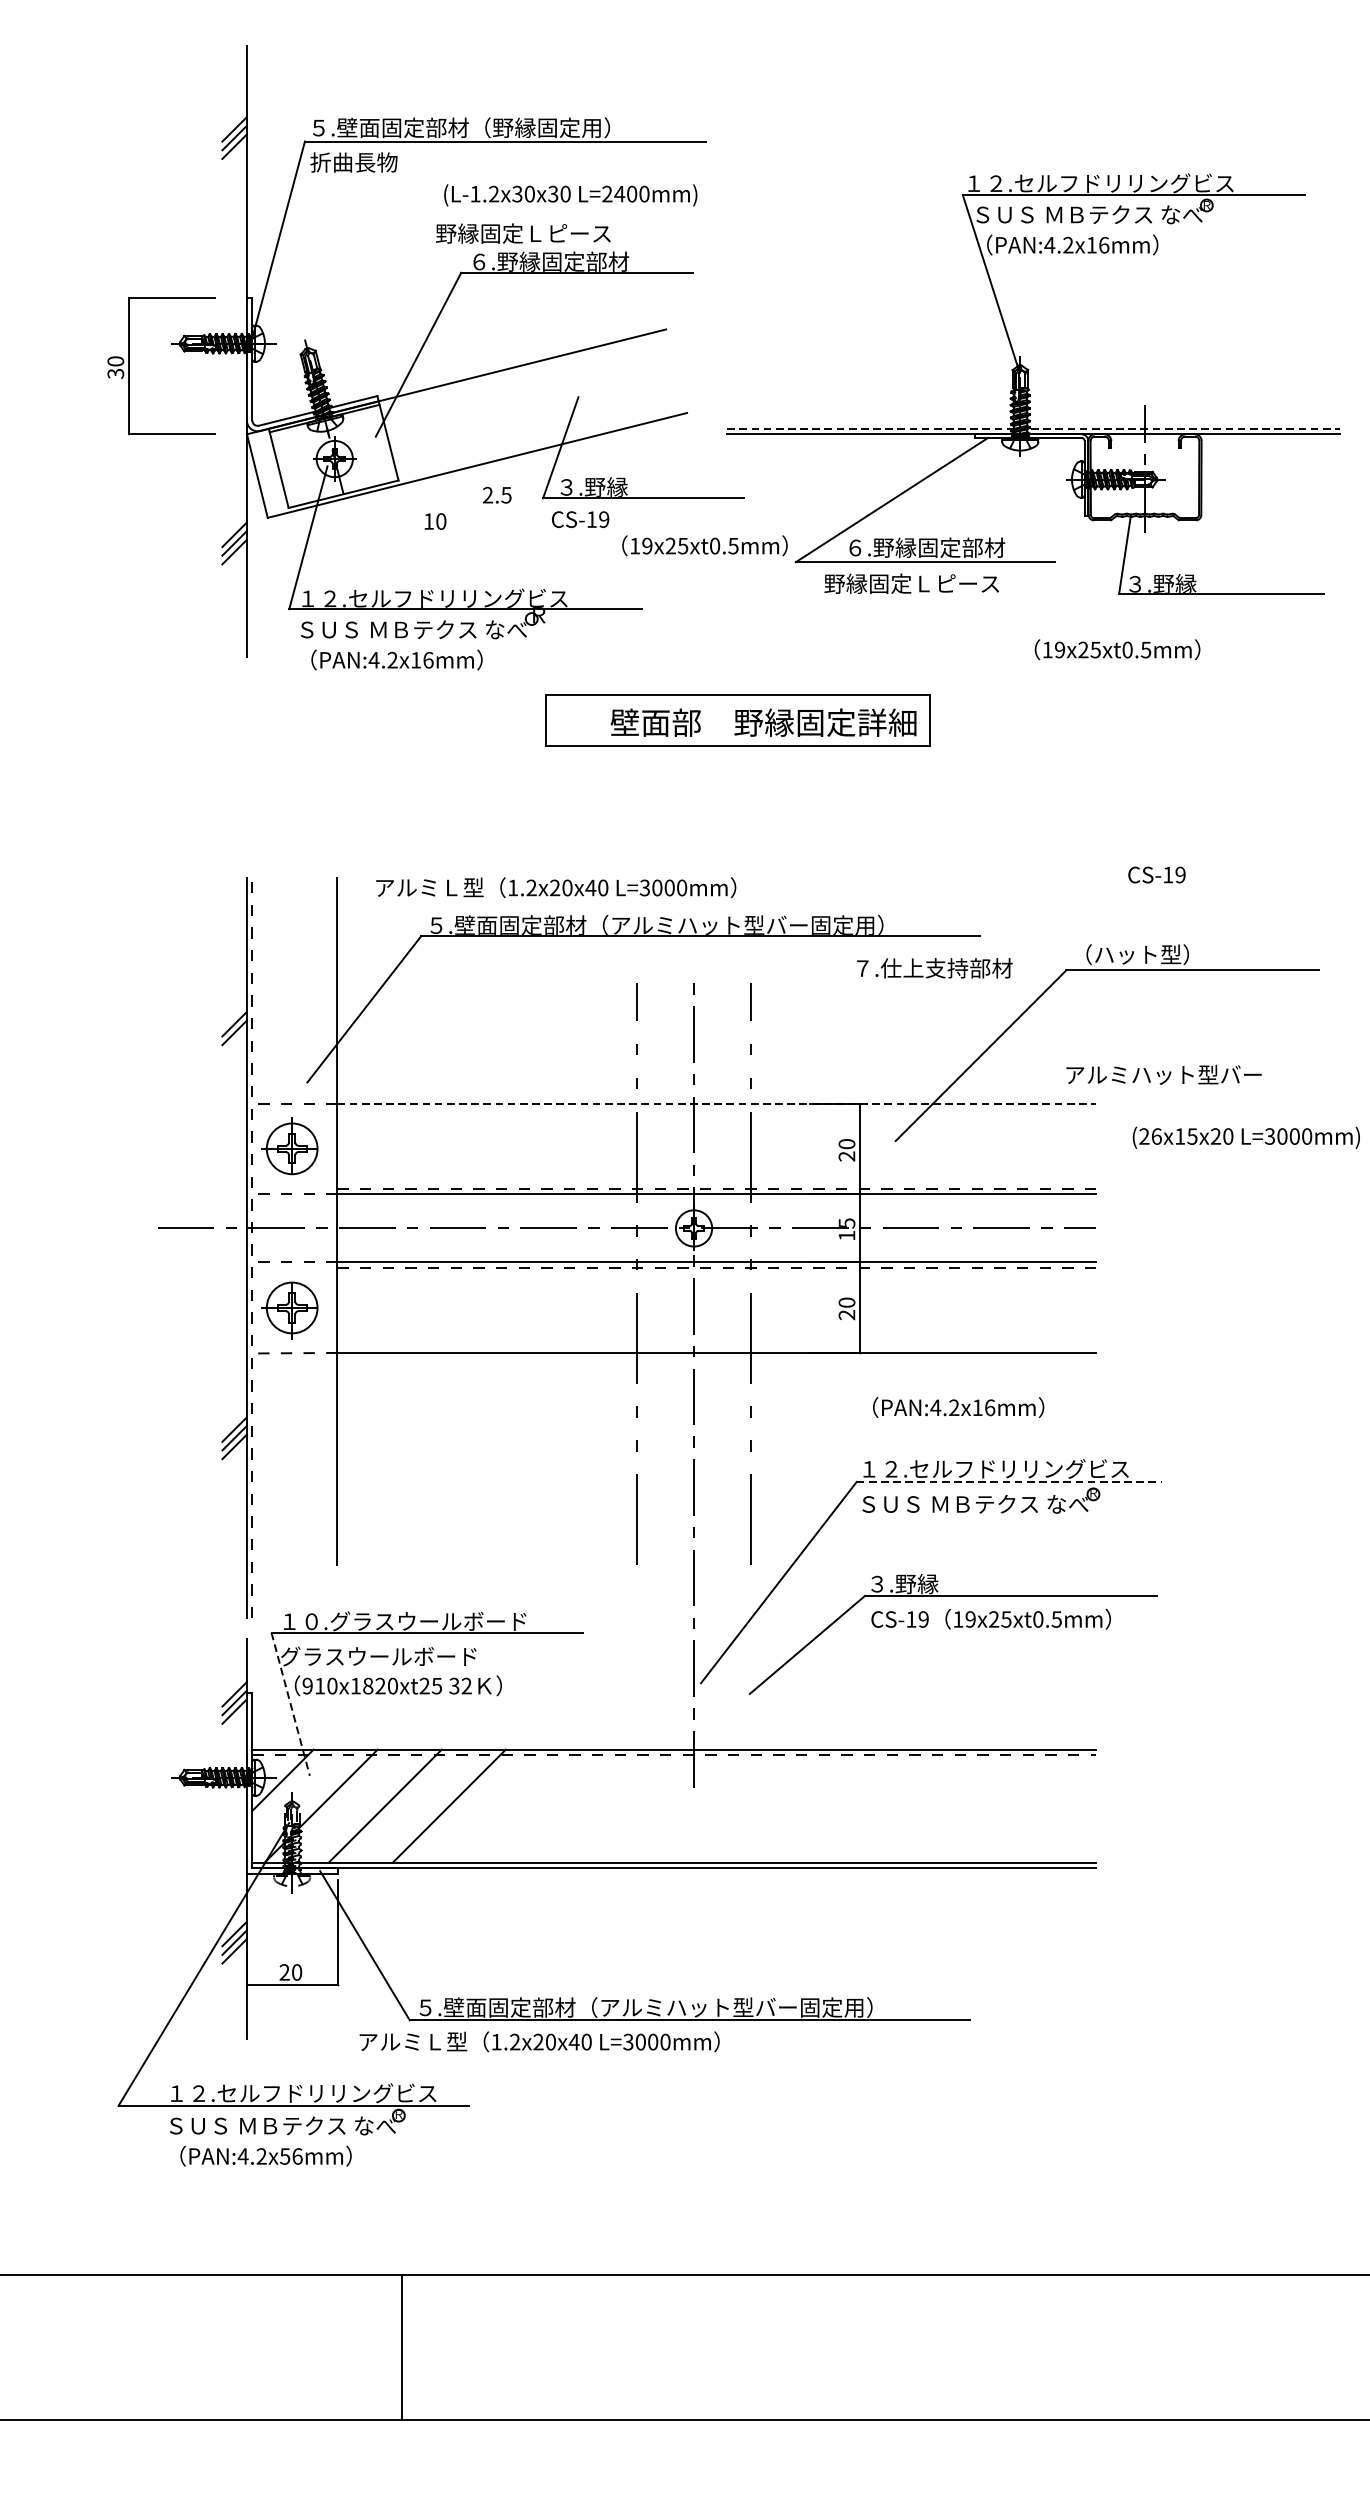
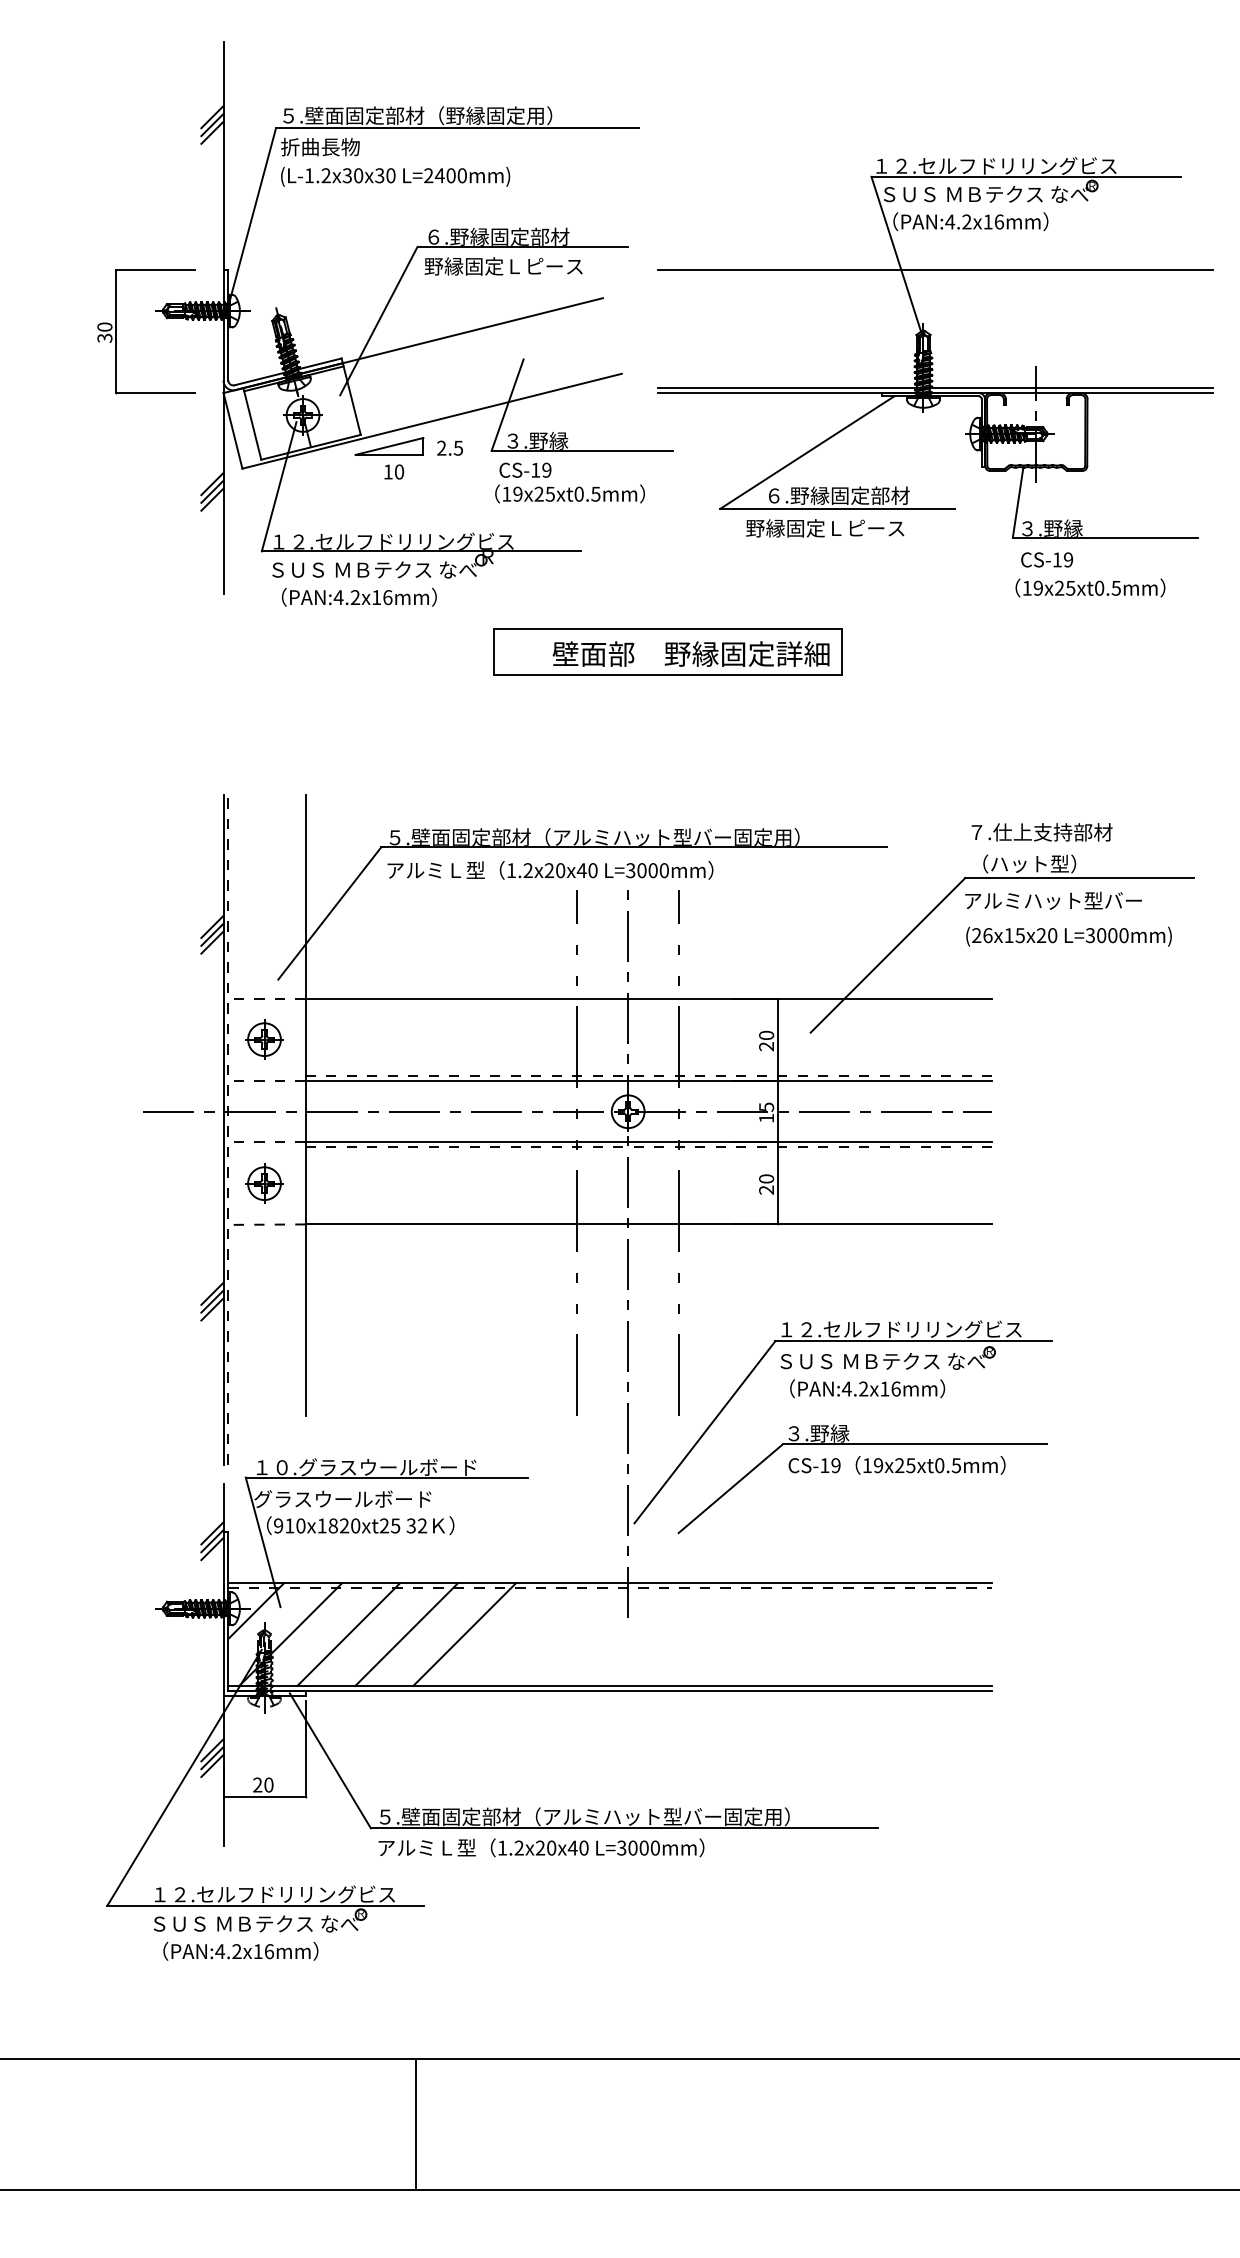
text: (570, 194) -> (395, 176), moved
text: (523, 233) -> (503, 266), moved
line: (1033, 298) -> (935, 270), added
line: (1033, 429) -> (935, 388), dashed -> solid
part: (430, 493) -> (389, 446), added
text: (704, 545) -> (569, 493), moved
text: (1117, 649) -> (1090, 587), moved
text: (1156, 874) -> (1046, 559), moved
text: (556, 887) -> (550, 870), moved
text: (934, 968) -> (1041, 832), moved
line: (234, 1041) -> (212, 942), added
text: (1164, 1074) -> (1053, 900), moved
line: (717, 1103) -> (649, 998), dashed -> solid
text: (1245, 1137) -> (1068, 936), moved
part: (292, 1148) -> (264, 1039), size x0.71
part: (292, 1307) -> (264, 1183), size x0.71
text: (958, 1407) -> (867, 1388), moved
line: (1009, 1482) -> (913, 1341), dashed -> solid
line: (291, 1704) -> (263, 1542), dashed -> solid
line: (513, 1806) -> (464, 1634), added
text: (539, 2041) -> (541, 1847), moved
text: (284, 2156) -> (257, 1951), PAN:4.2x56mm -> PAN:4.2x16mm
line: (401, 2347) -> (415, 2124), moved

